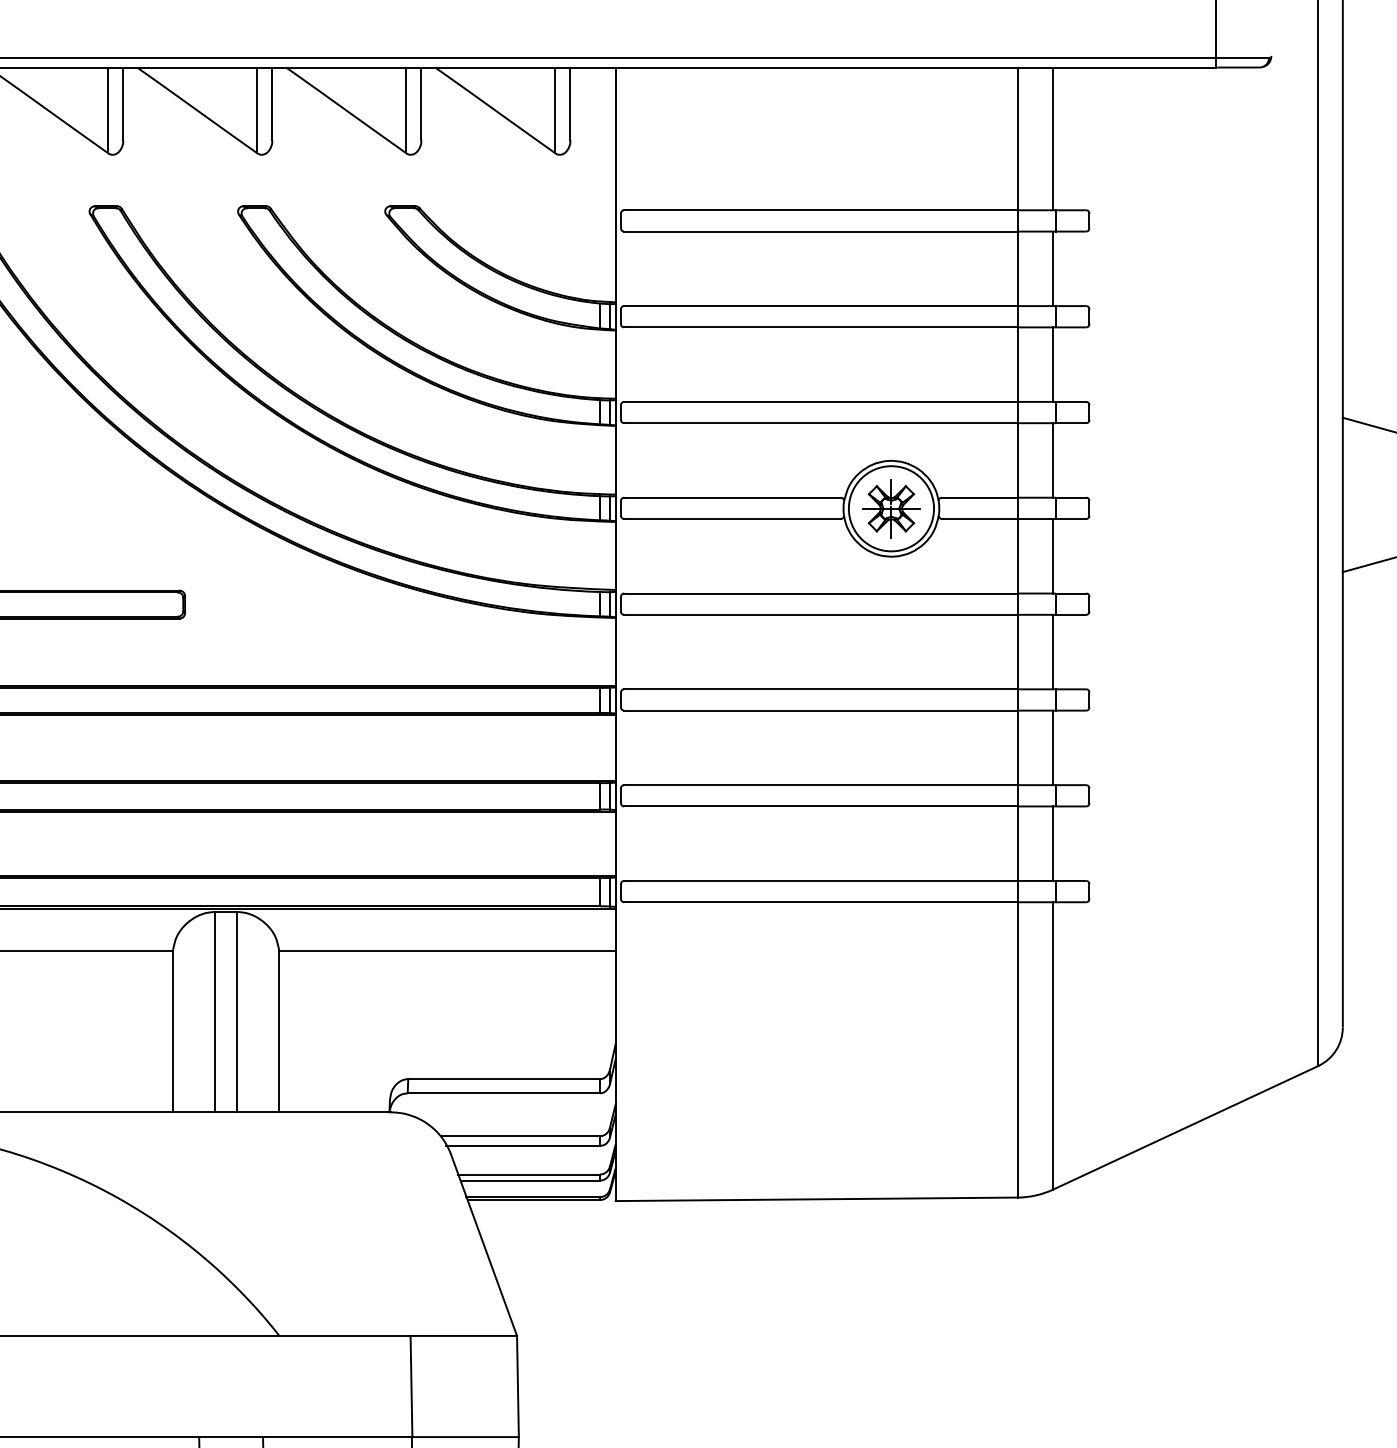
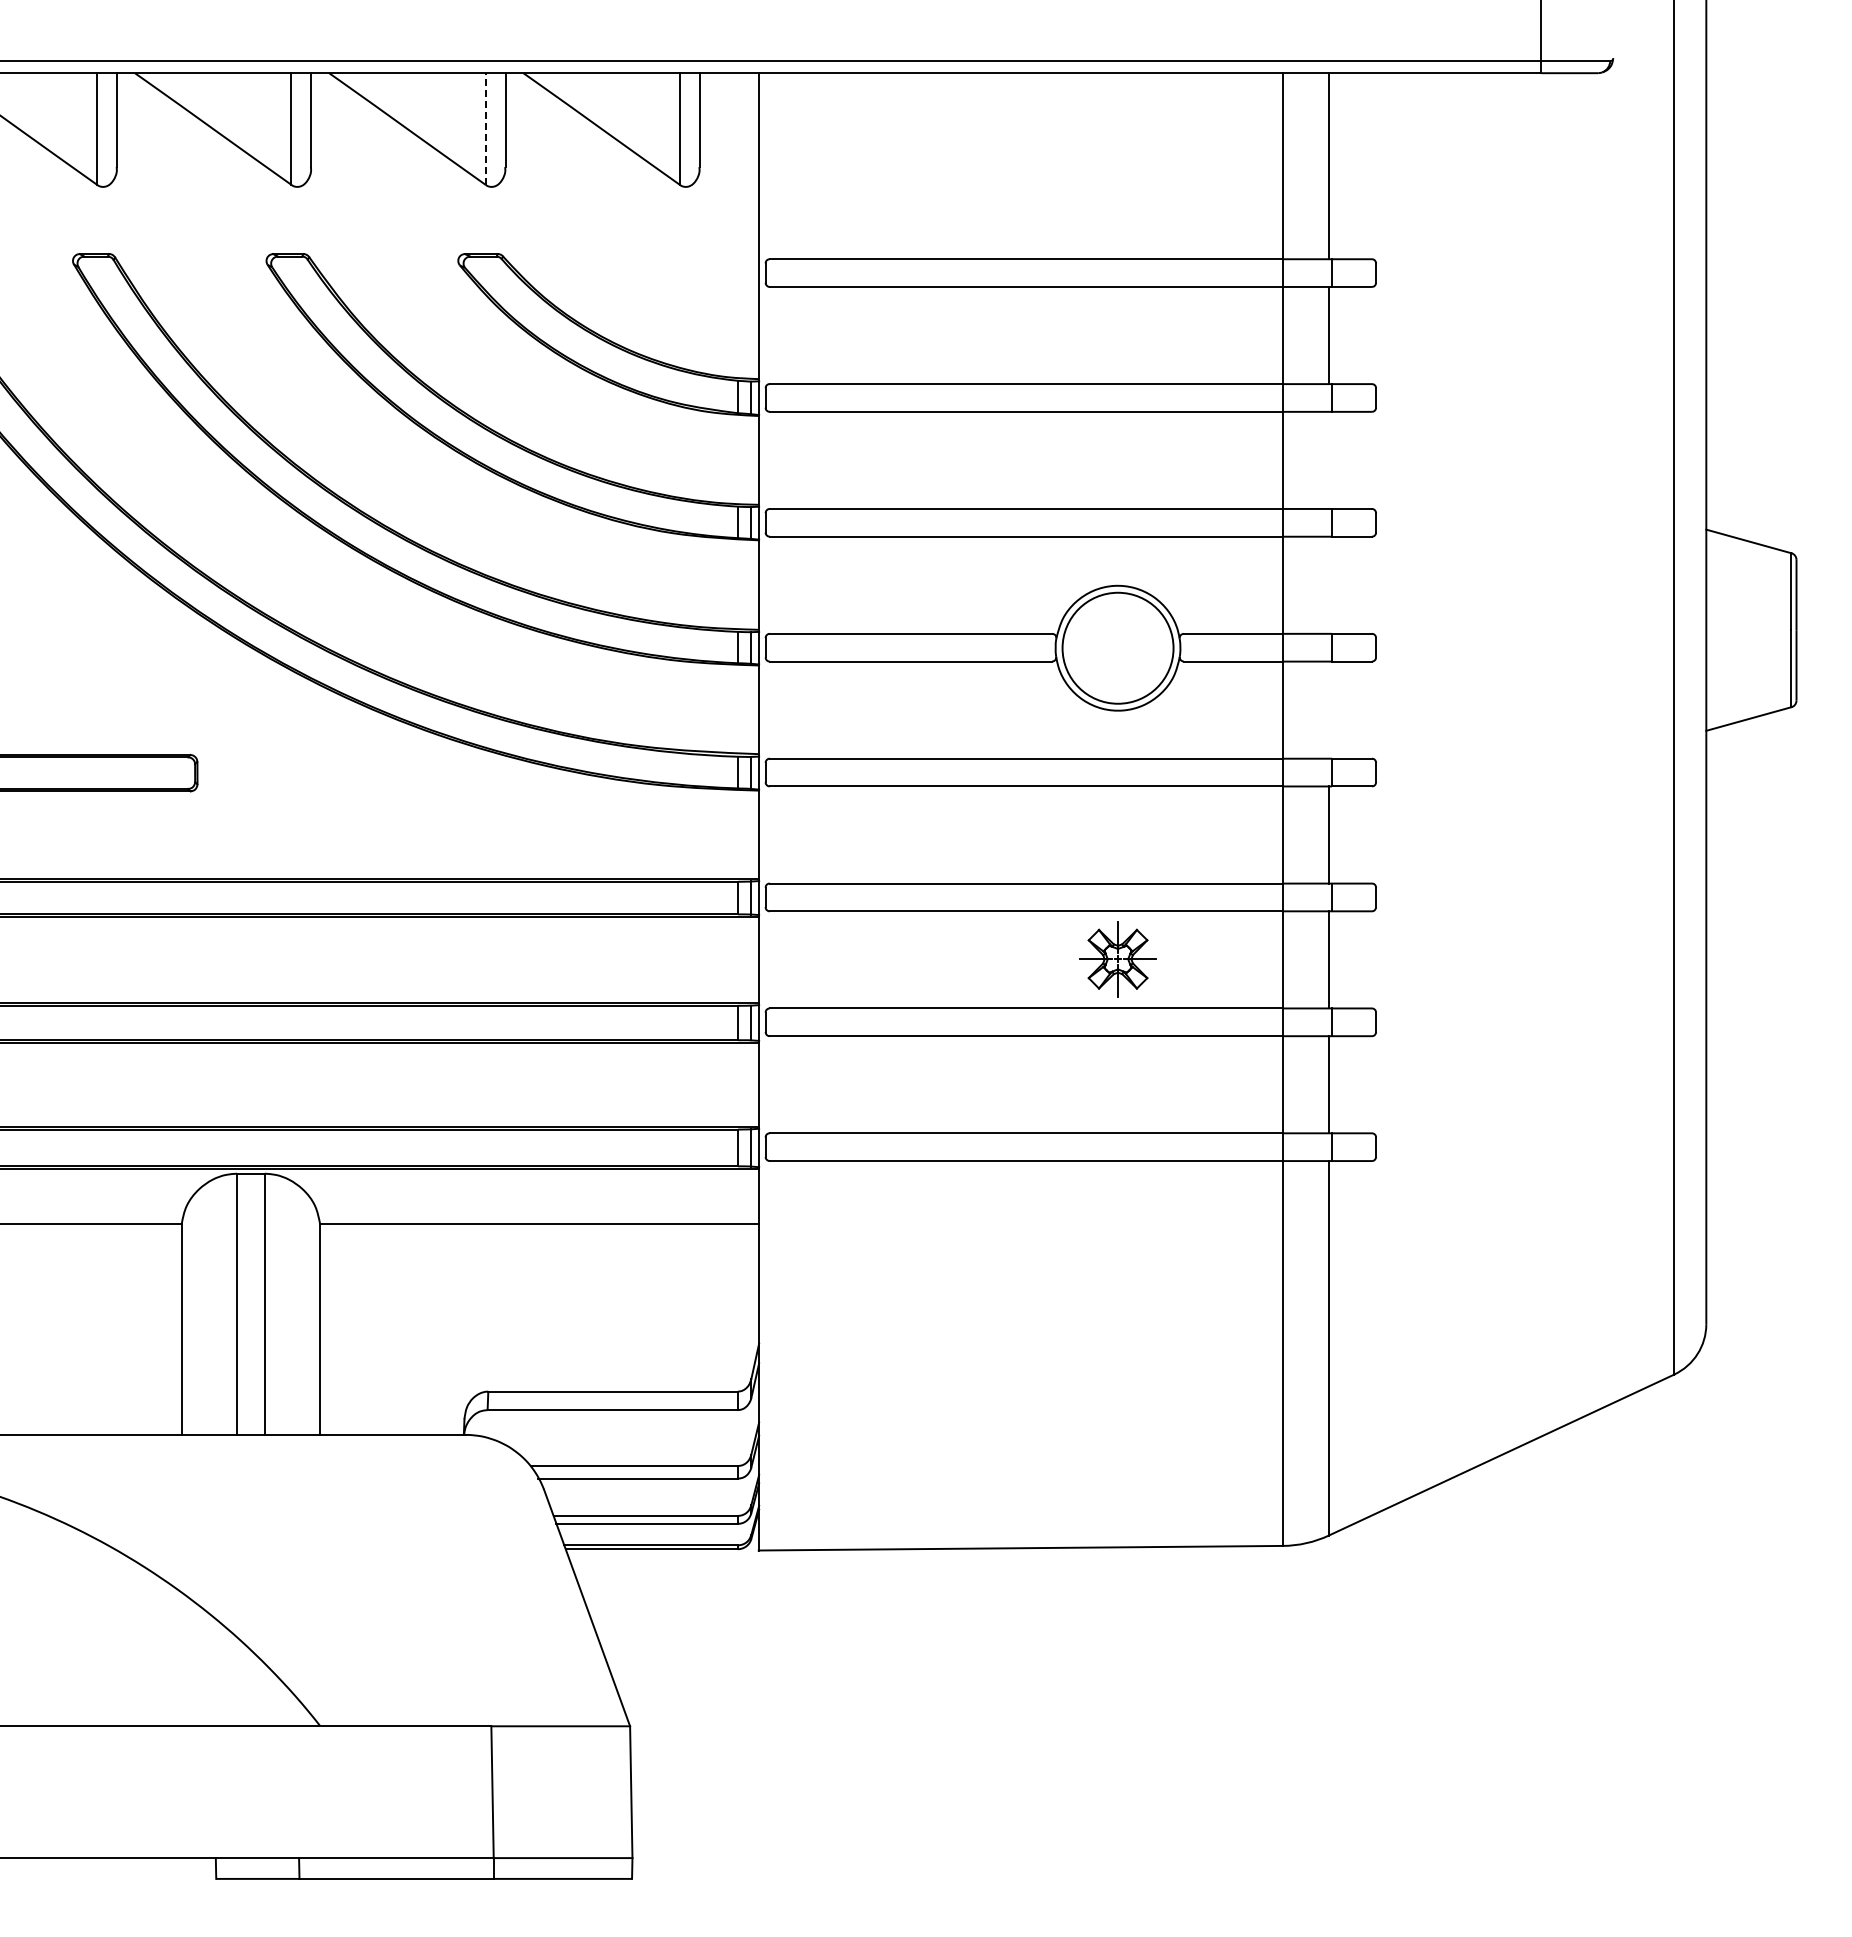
line: (406, 110) -> (485, 129), solid -> dashed
line: (1052, 363) -> (1328, 459), removed
line: (1052, 459) -> (1328, 584), removed
part: (891, 508) -> (1117, 959), moved
line: (1052, 555) -> (1328, 709), removed

